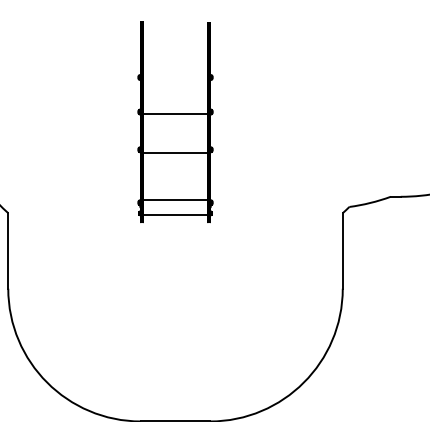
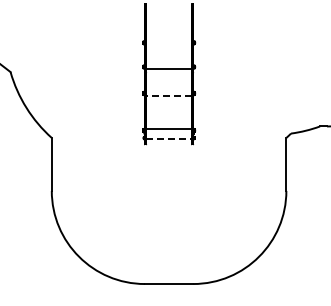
line: (176, 154) -> (169, 96), solid -> dashed
line: (176, 215) -> (169, 139), solid -> dashed

